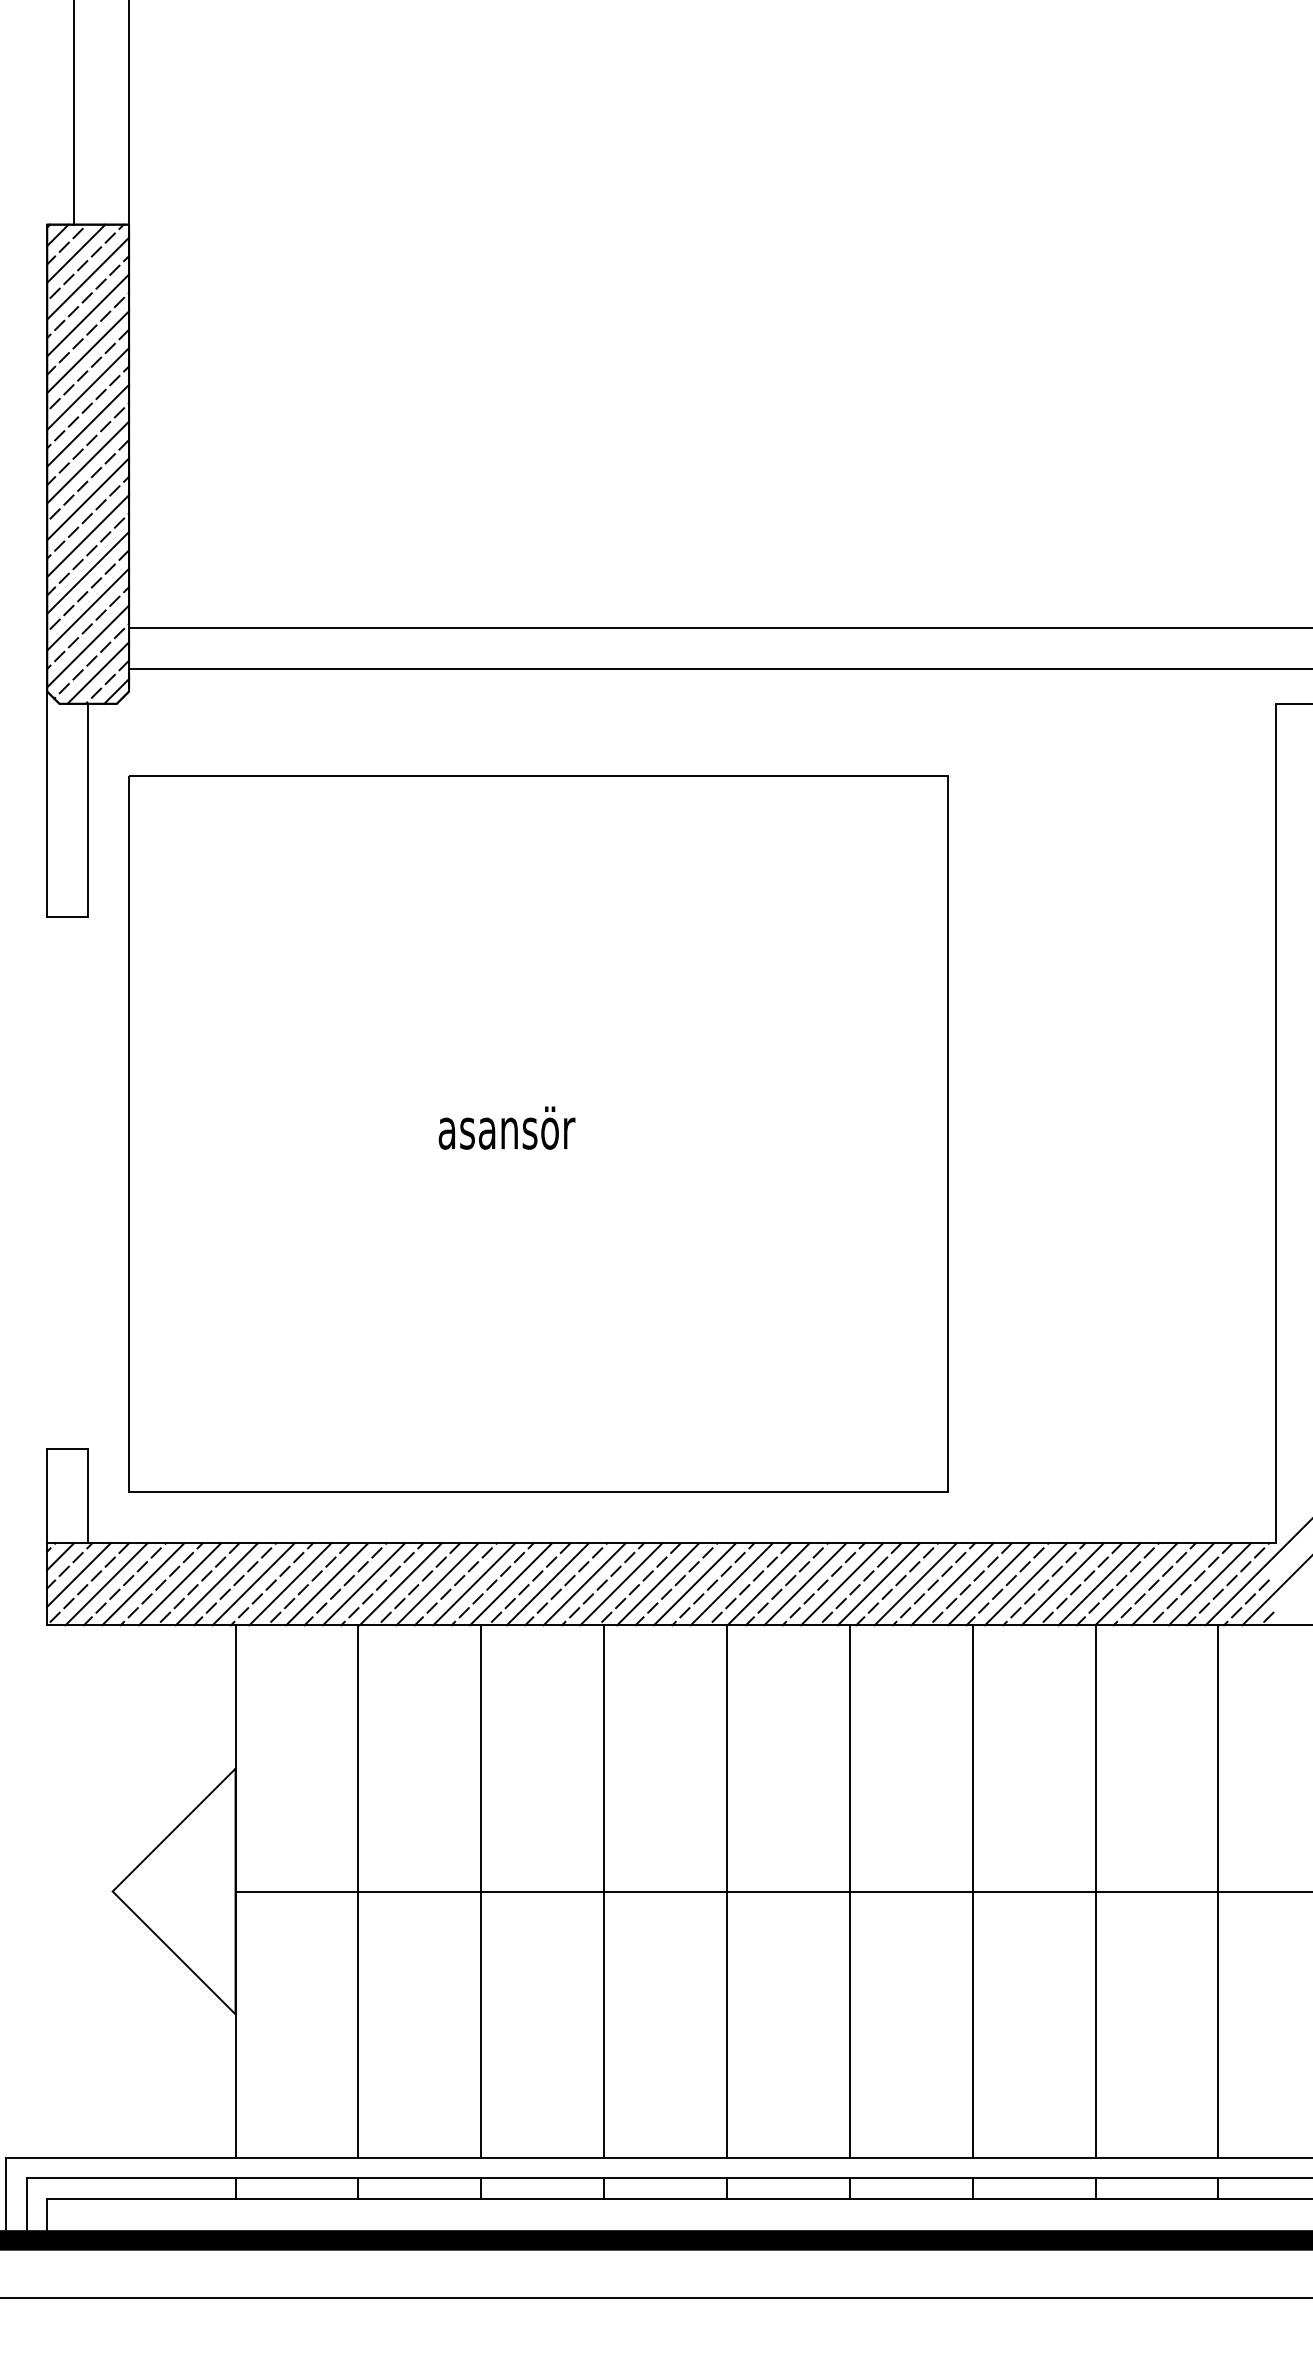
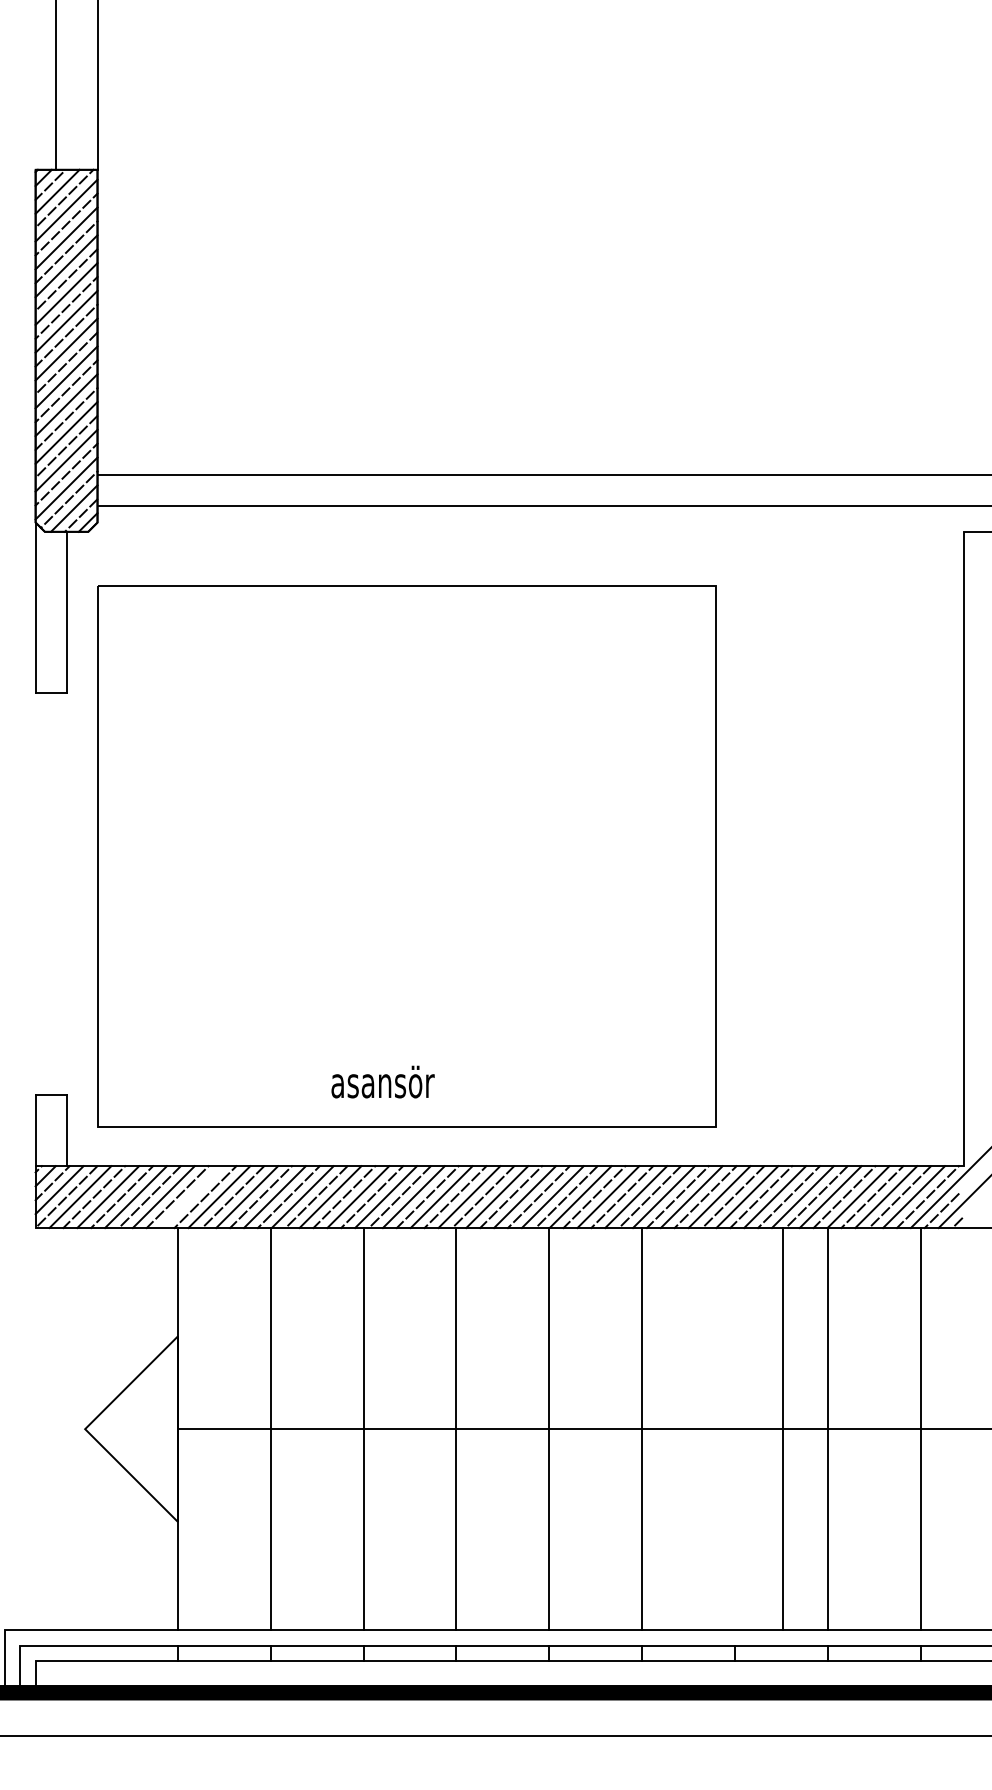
text: (506, 1127) -> (382, 1081), moved
line: (253, 1584) -> (191, 1197), removed
line: (972, 1891) -> (783, 1429), moved

